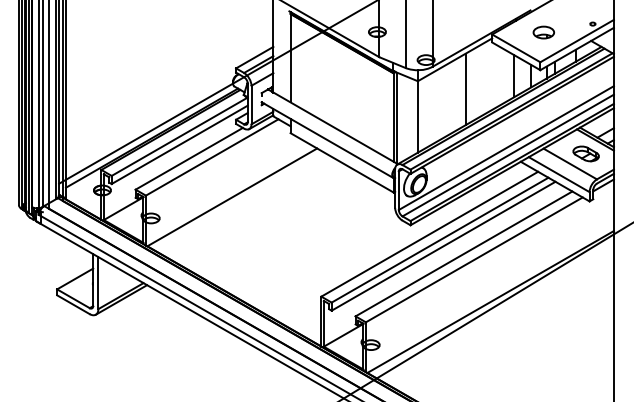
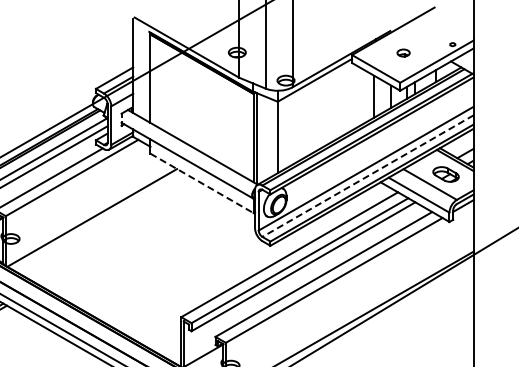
part: (543, 32) -> (403, 53), size x0.6
line: (465, 89) -> (325, 110), removed
line: (508, 155) -> (368, 176), solid -> dashed
line: (342, 163) -> (202, 184), solid -> dashed

